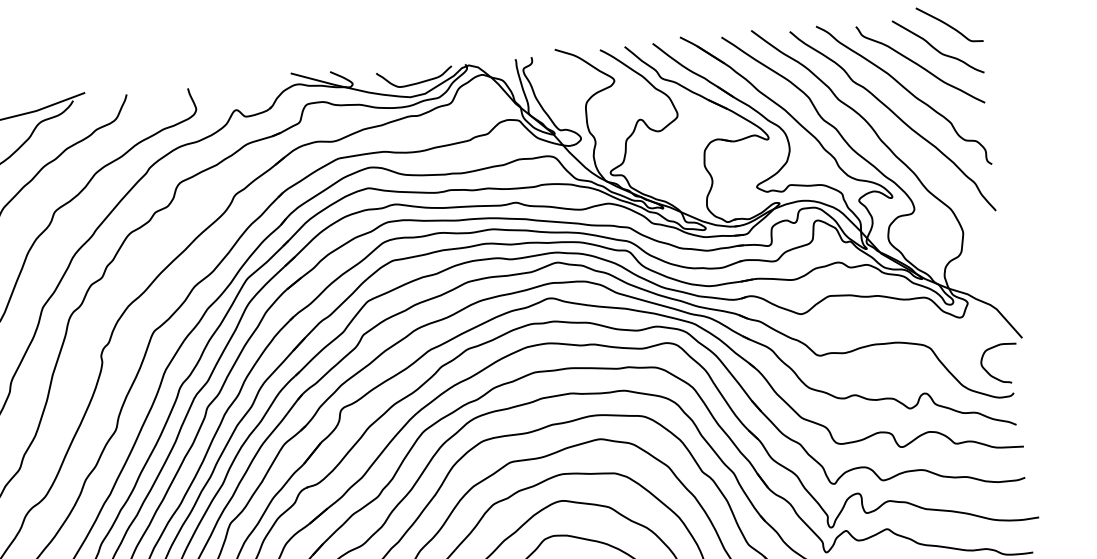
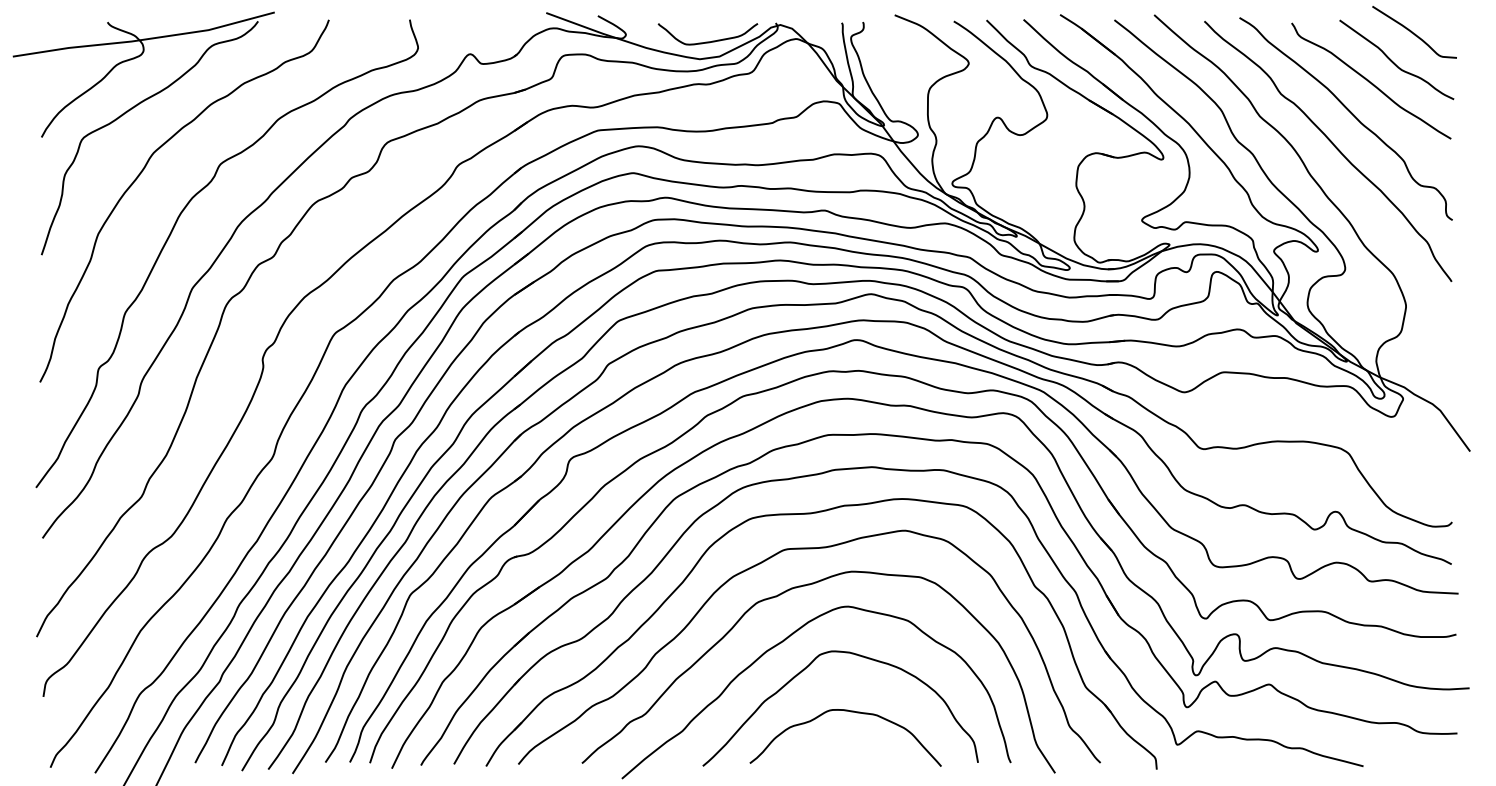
curve: (988, 371) -> (1421, 491), removed

